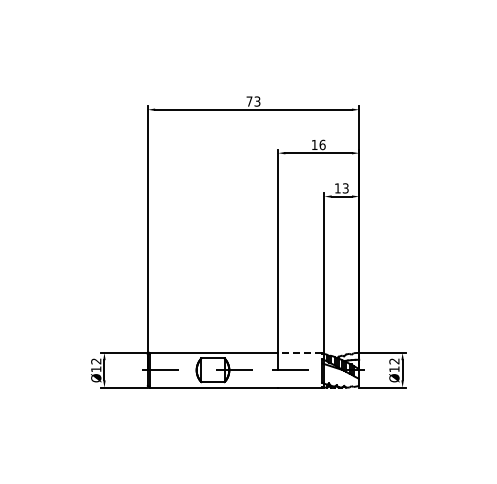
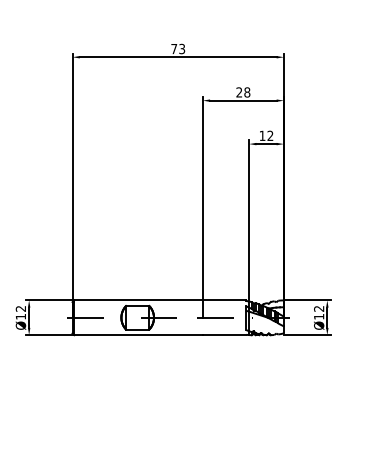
text: (318, 144) -> (243, 91), 16 -> 28
text: (345, 188) -> (270, 135), 13 -> 12
line: (299, 352) -> (224, 299), dashed -> solid

